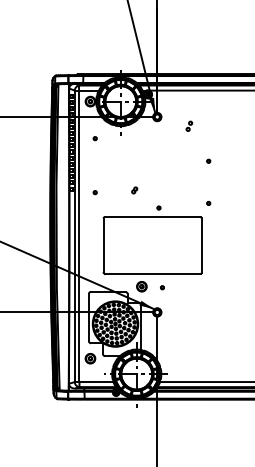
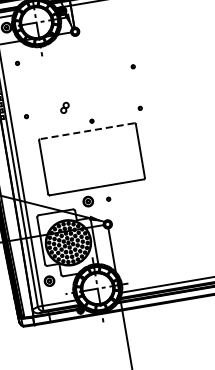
part: (189, 125) -> (108, 34), removed
part: (134, 190) -> (64, 107), size x1.6
line: (152, 217) -> (87, 131), solid -> dashed

